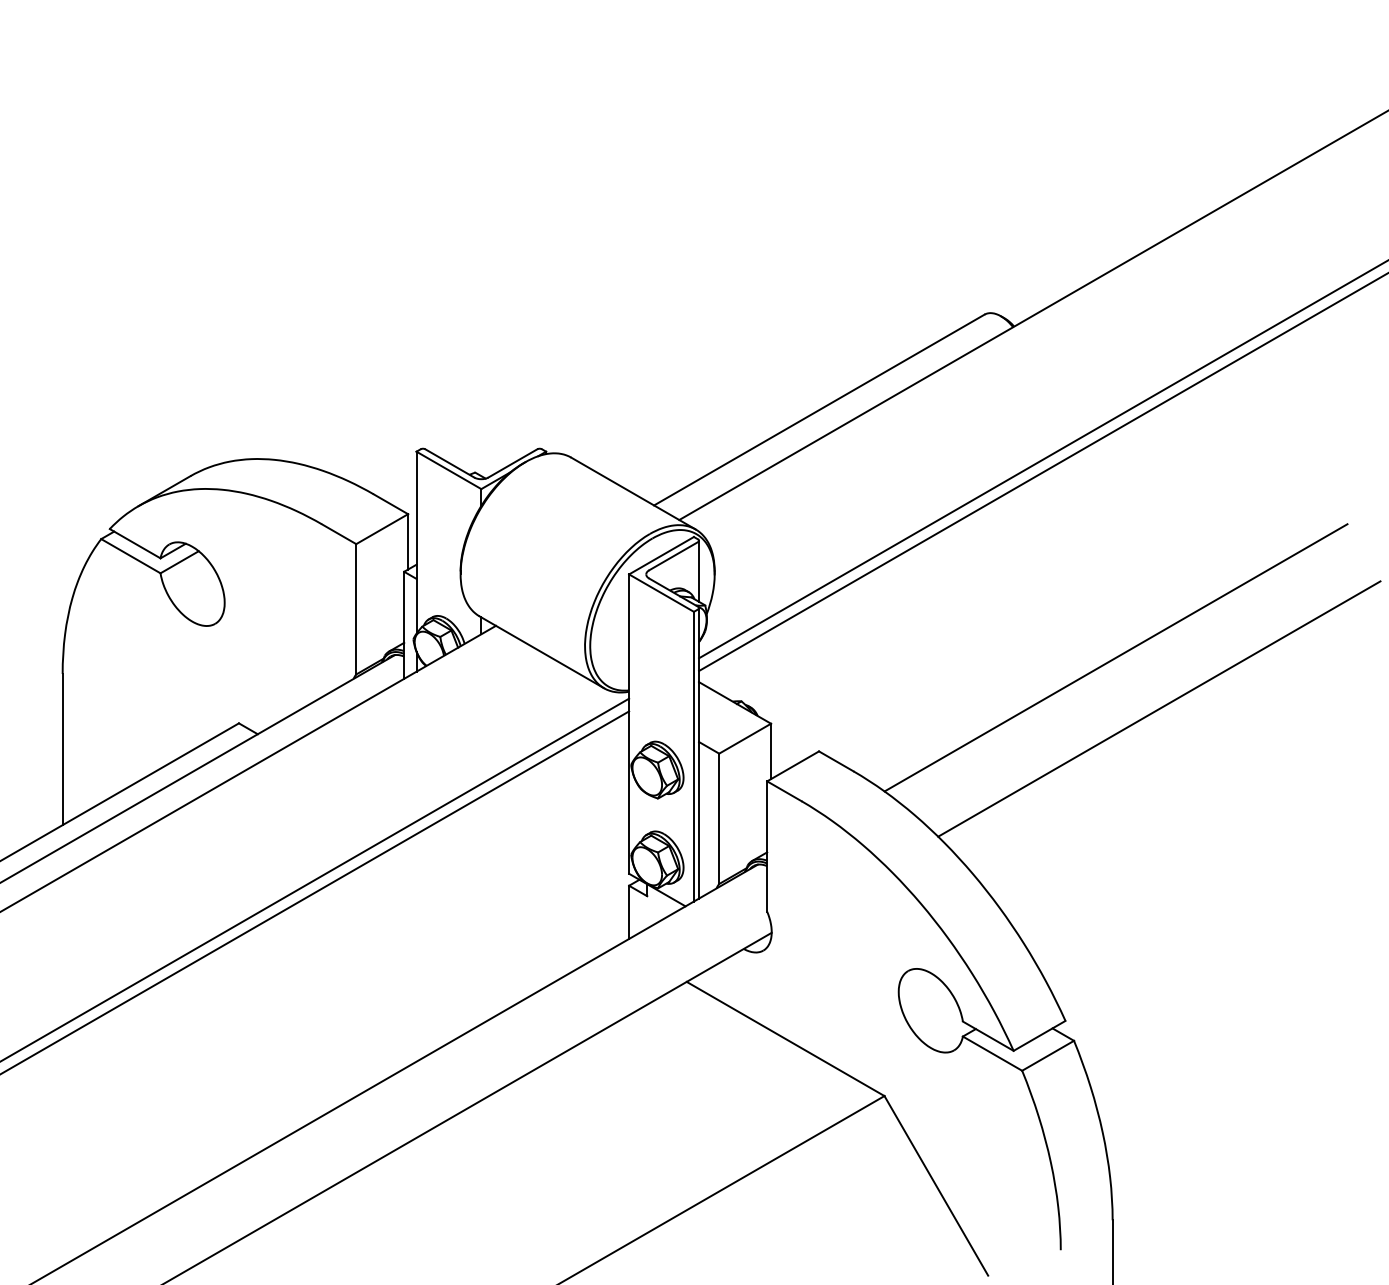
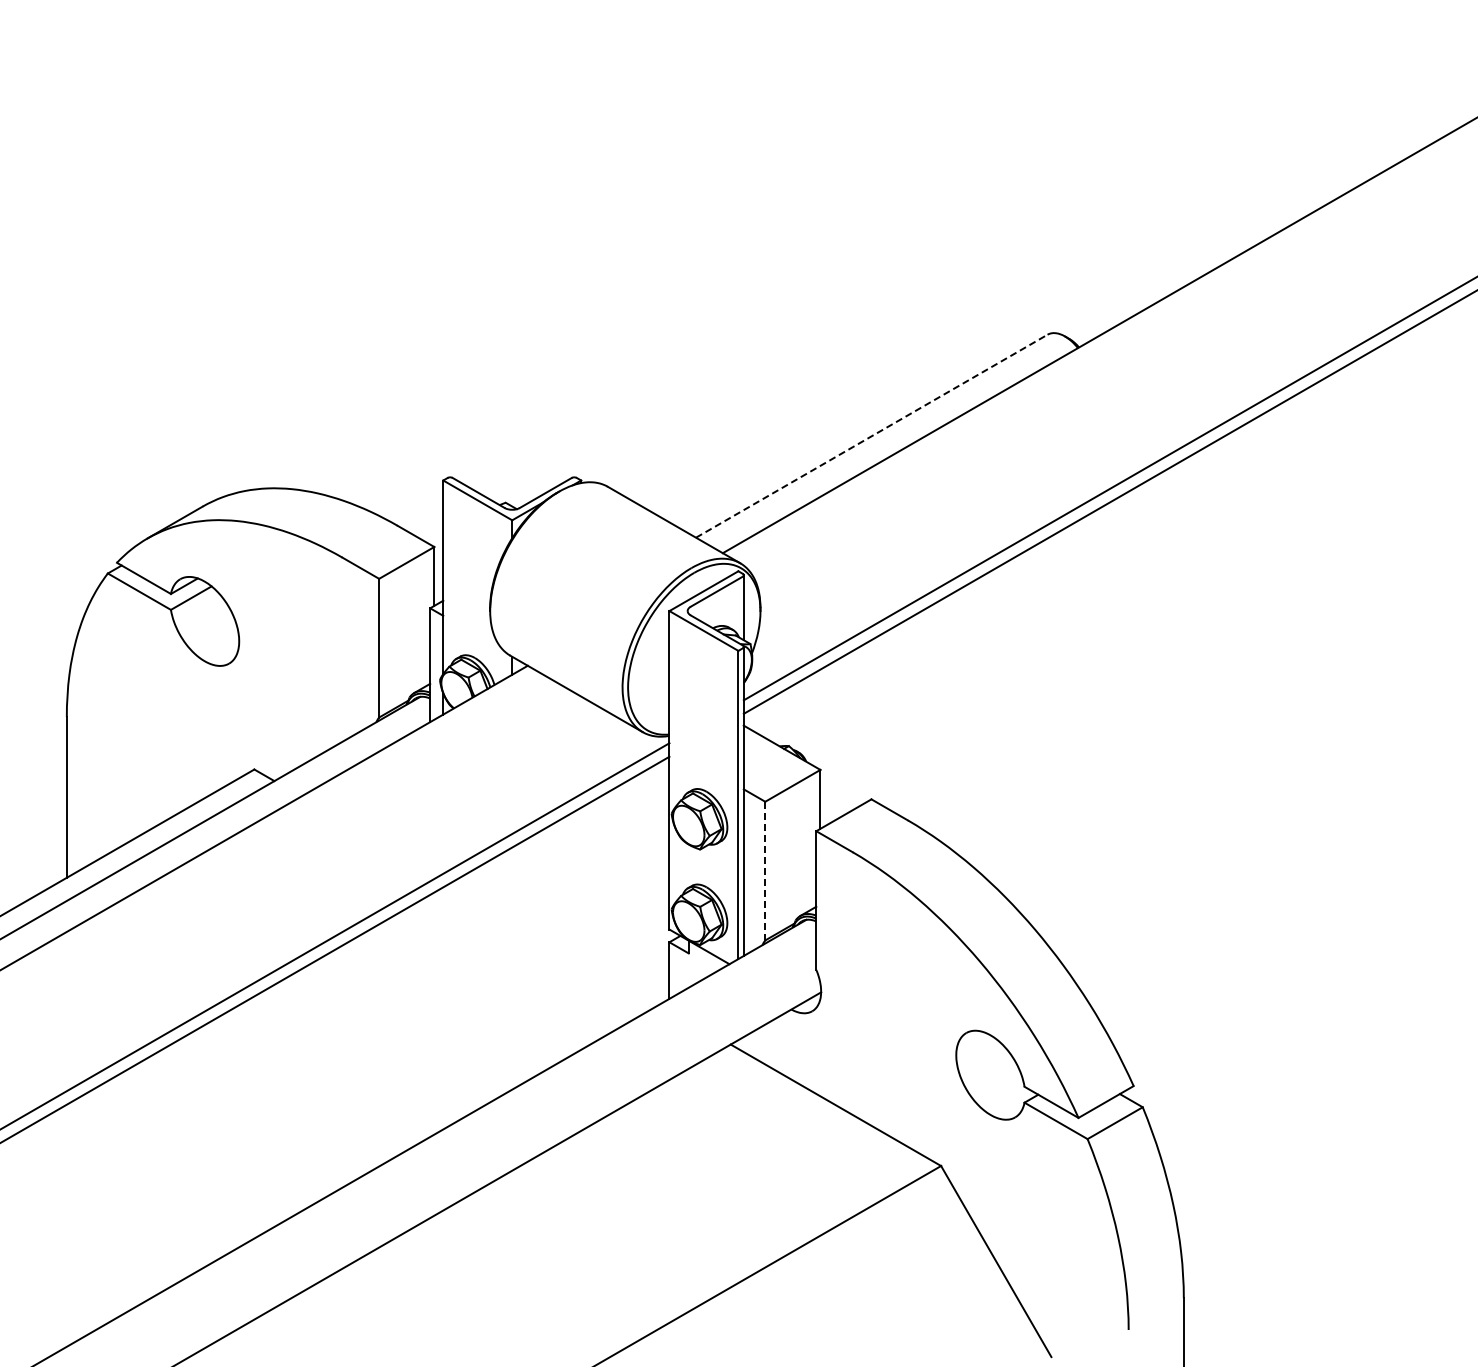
line: (819, 410) -> (871, 436), solid -> dashed
line: (1116, 657) -> (1187, 699), removed
line: (1159, 709) -> (1233, 754), removed
line: (719, 819) -> (765, 871), solid -> dashed

